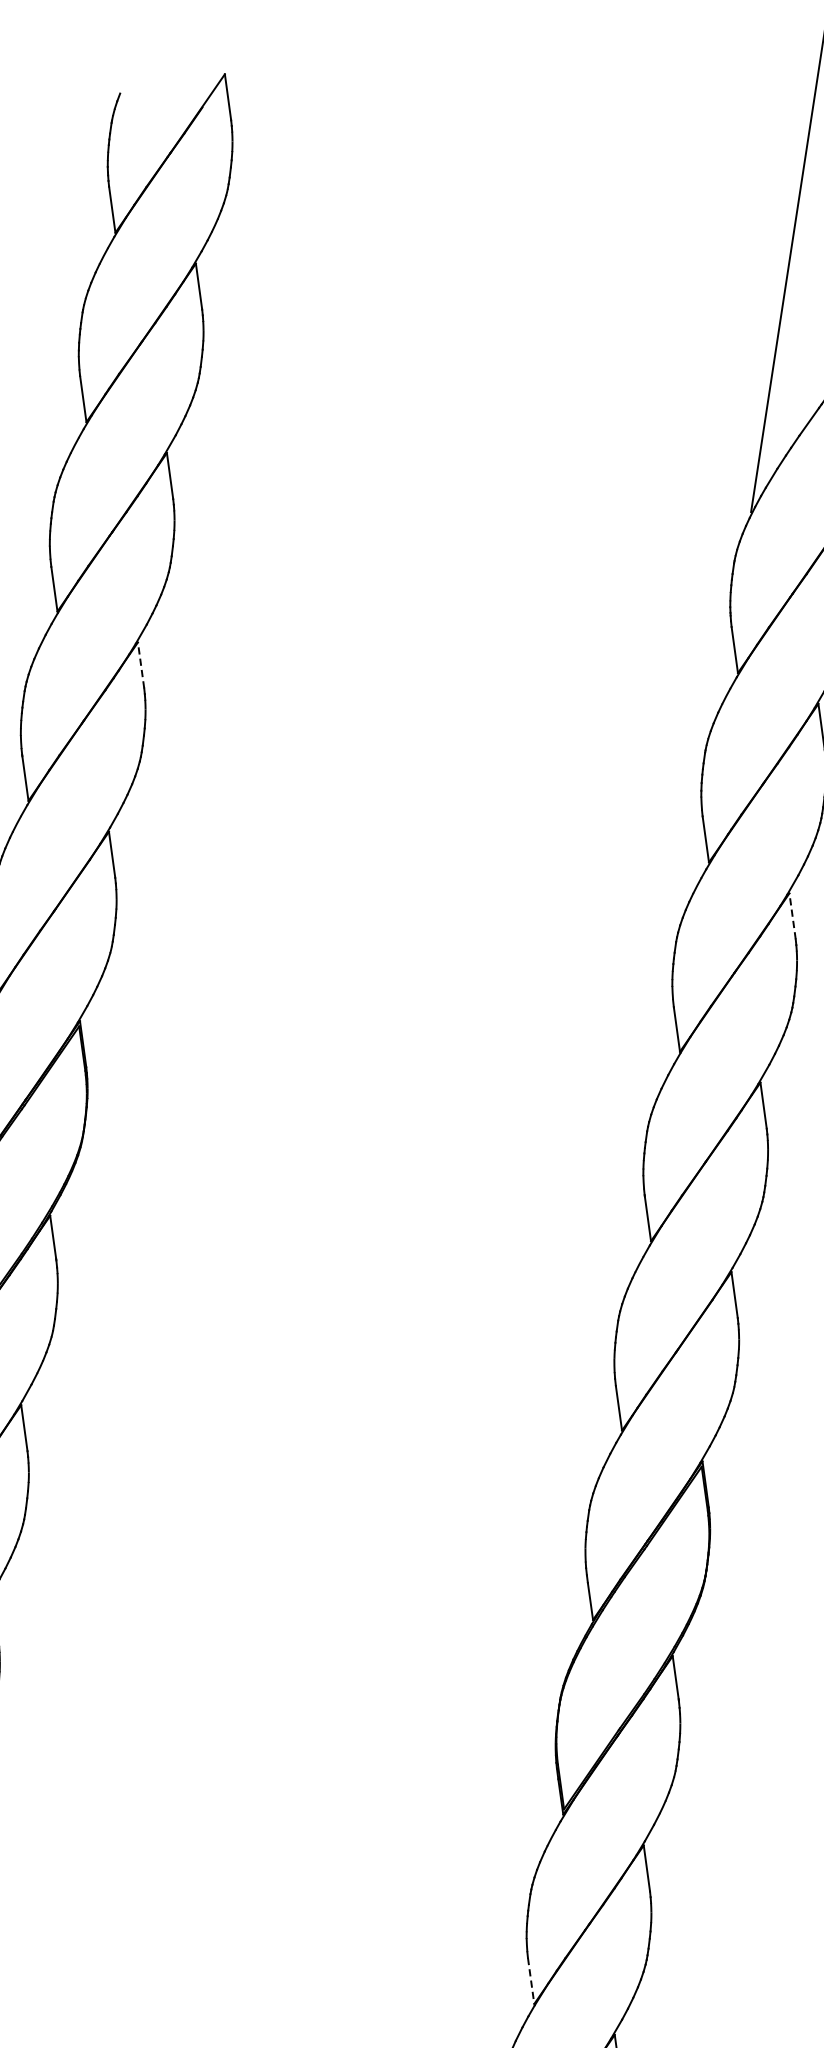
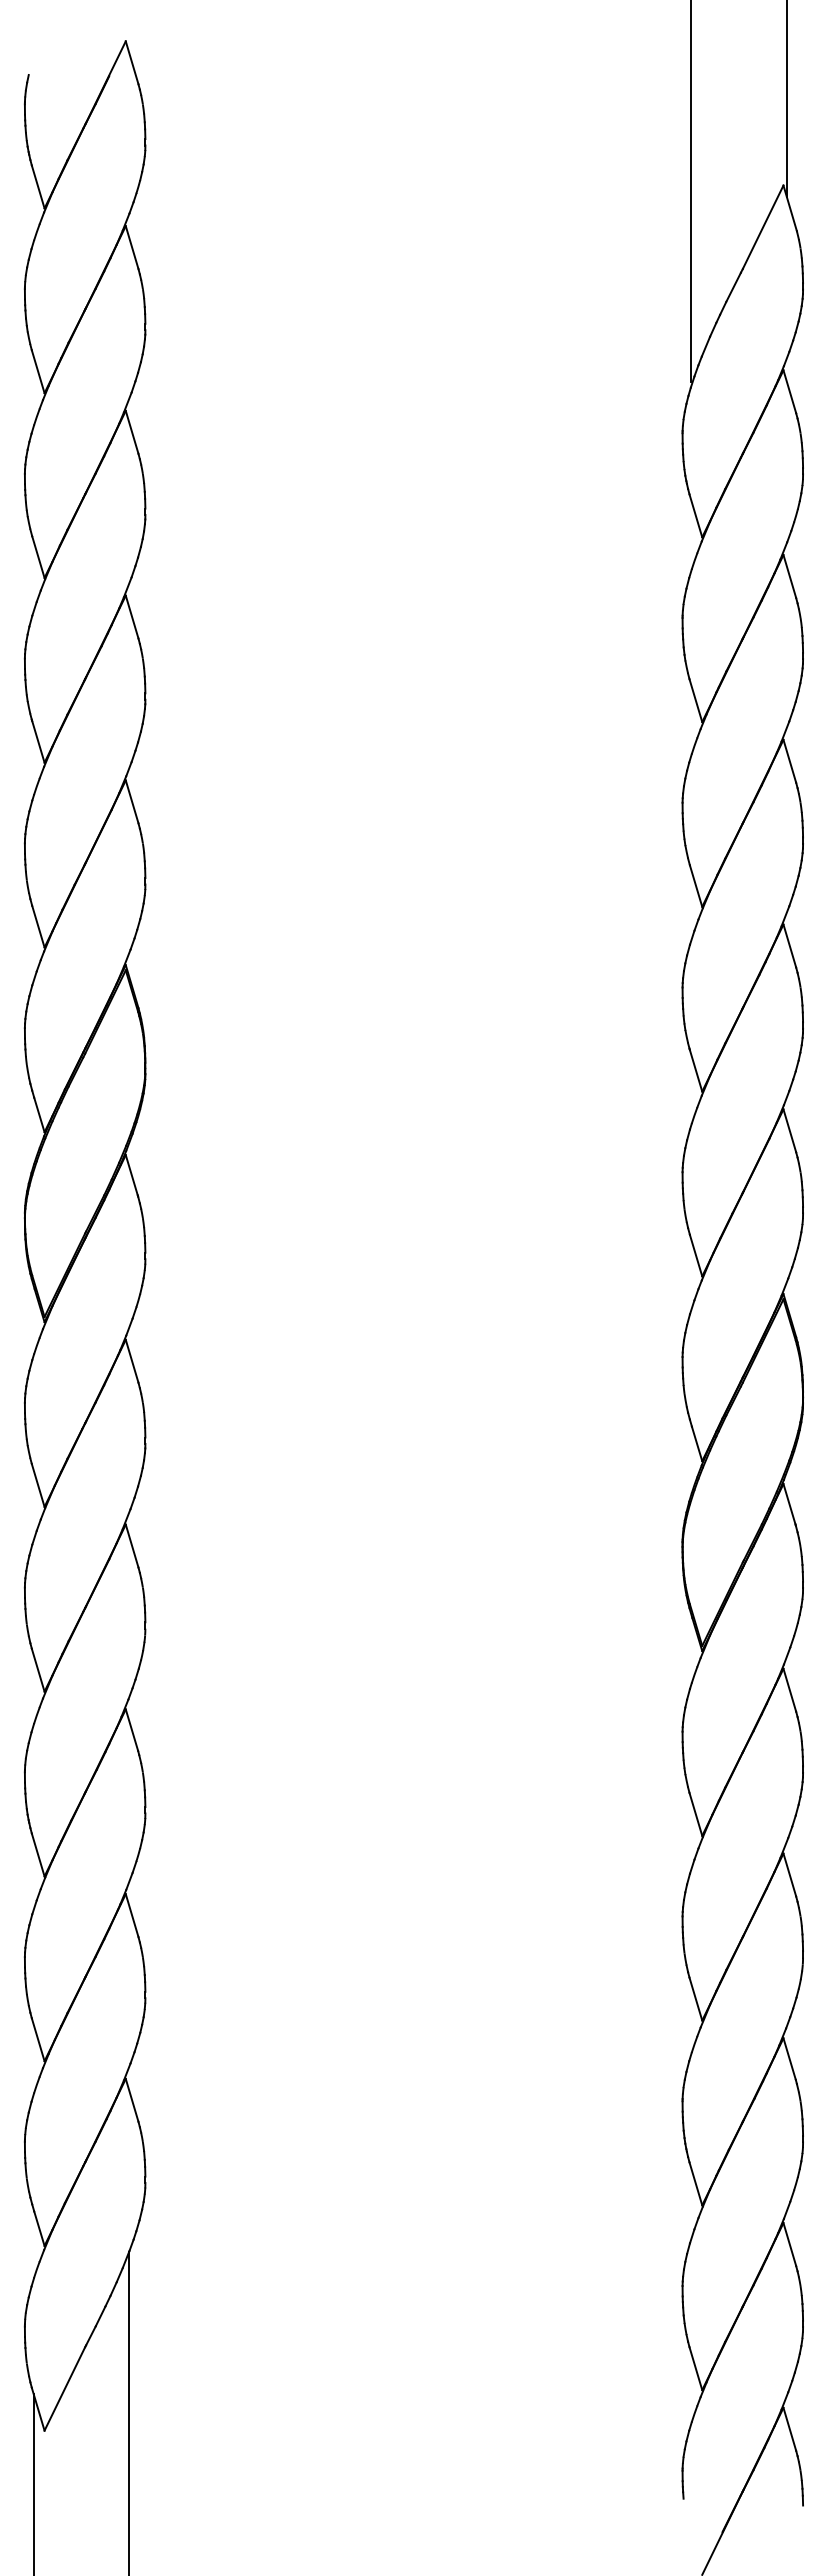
line: (141, 664) -> (132, 616), dashed -> solid
line: (792, 915) -> (789, 760), dashed -> solid
line: (531, 1981) -> (696, 1814), dashed -> solid

